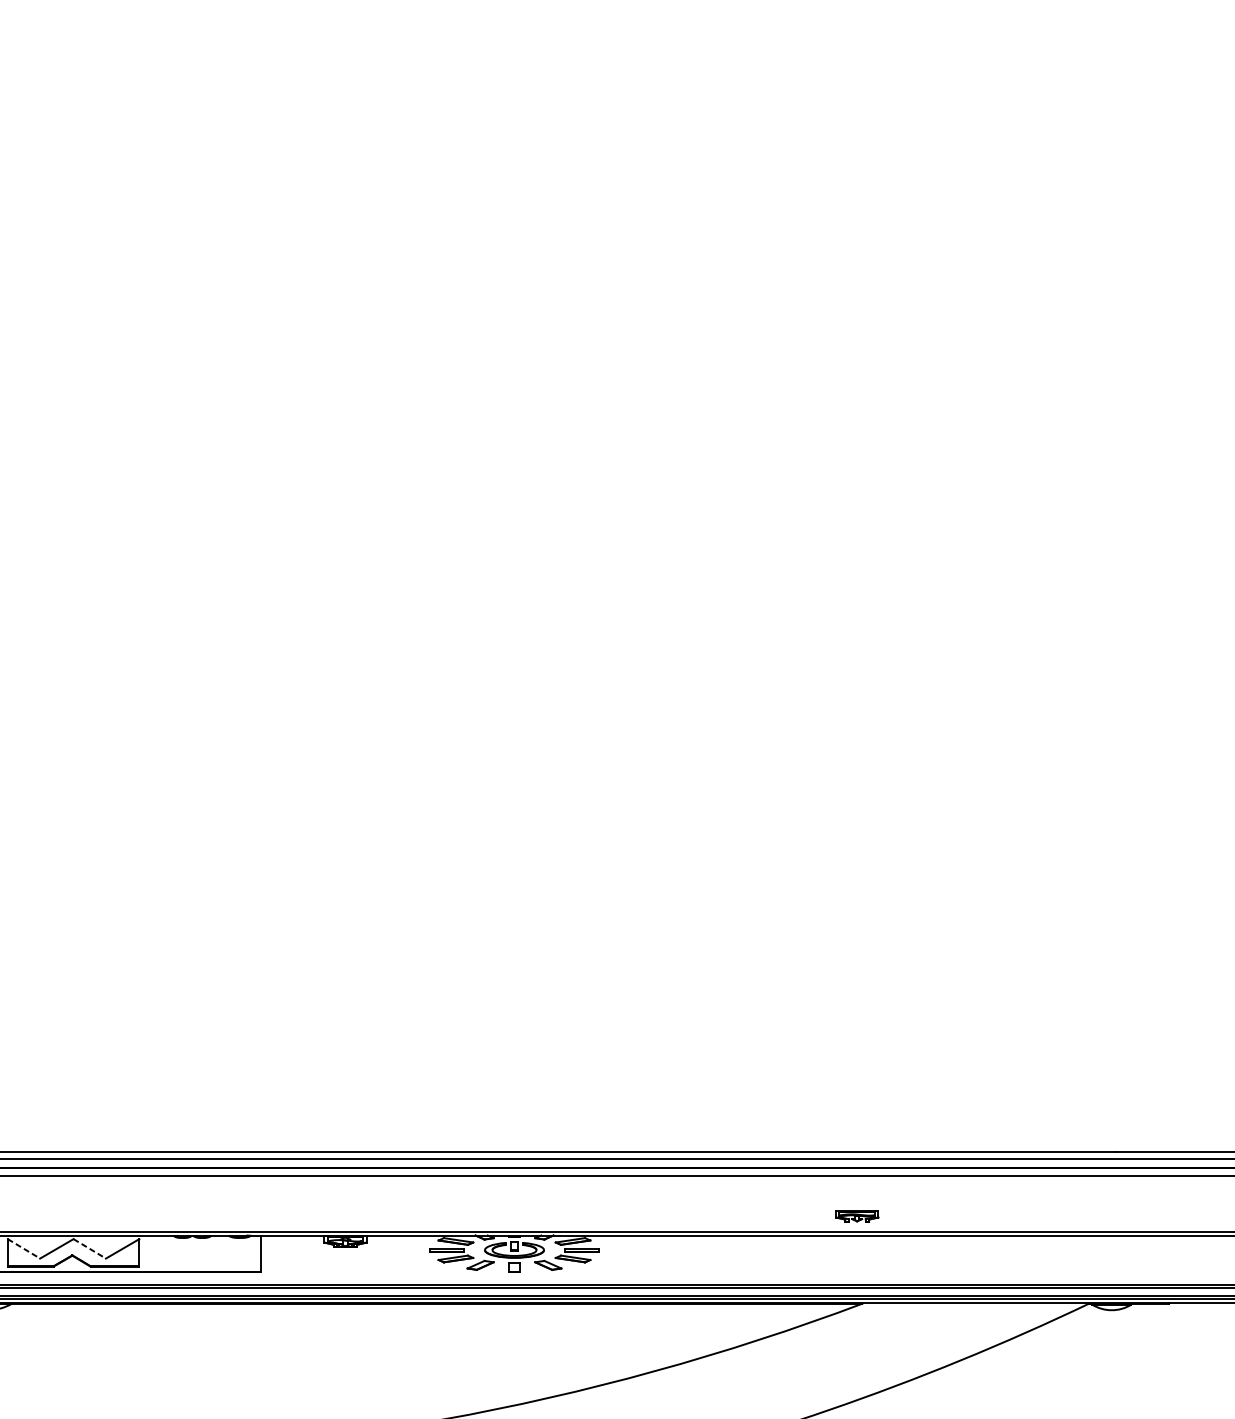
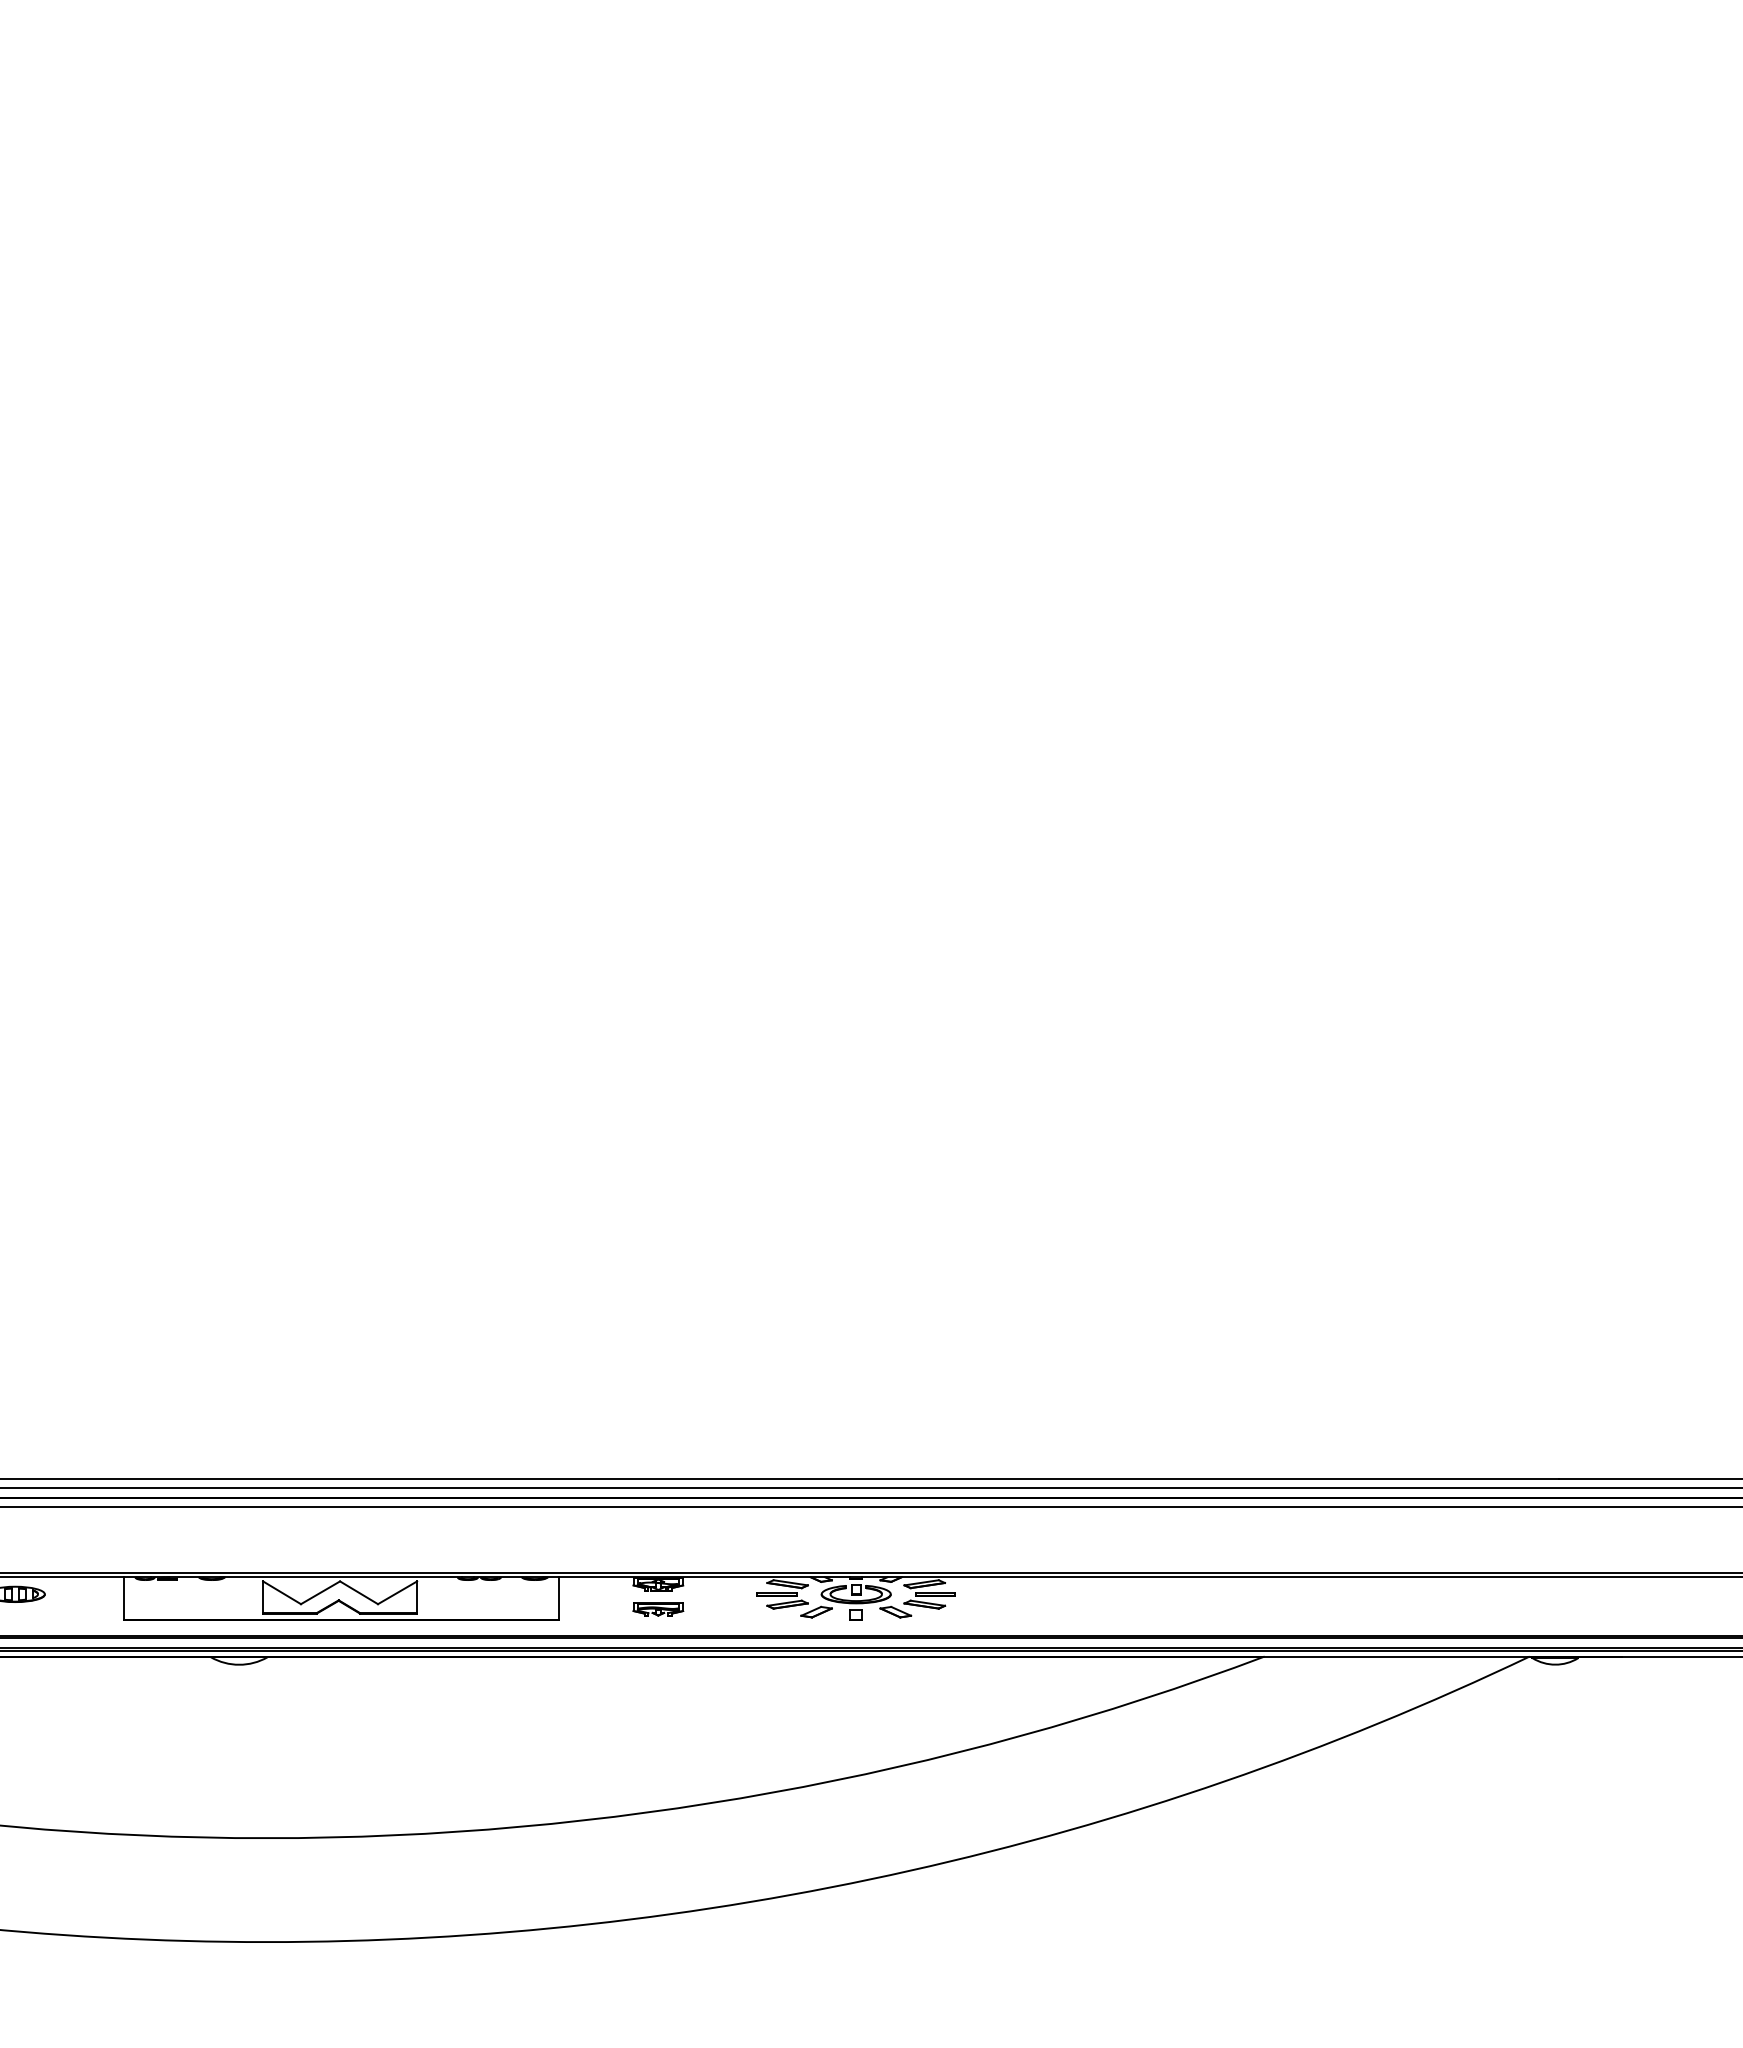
part: (857, 1216) -> (658, 1609), moved
line: (24, 1249) -> (282, 1593), dashed -> solid
line: (90, 1249) -> (359, 1593), dashed -> solid

